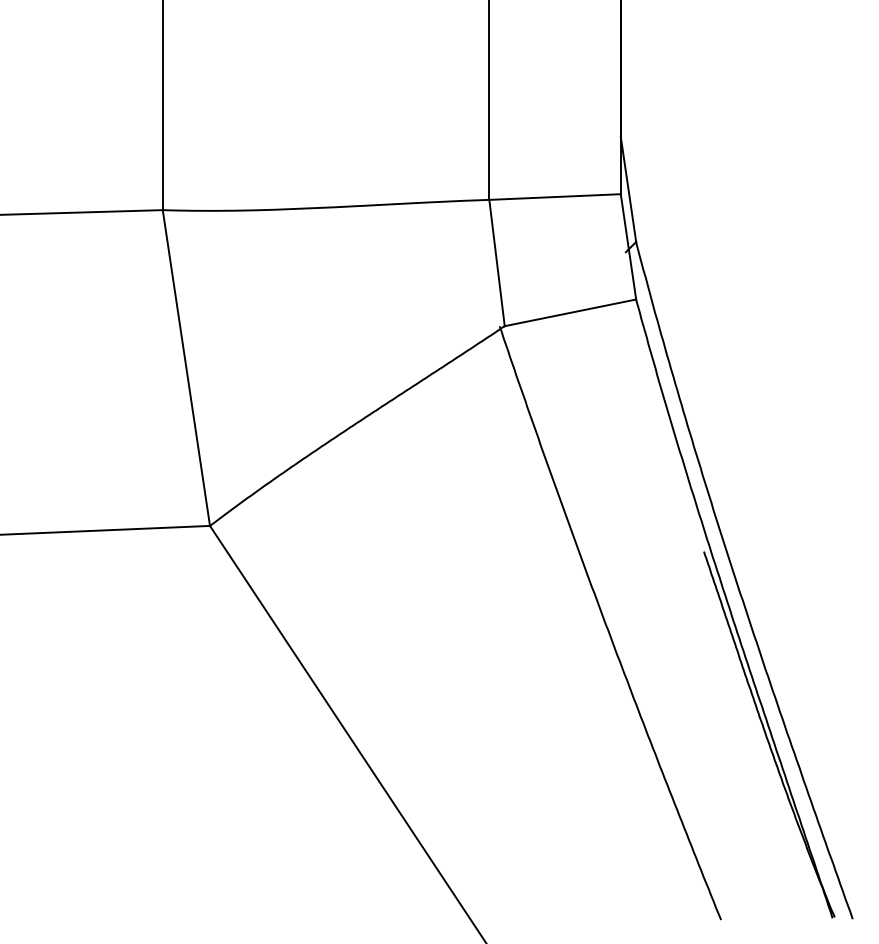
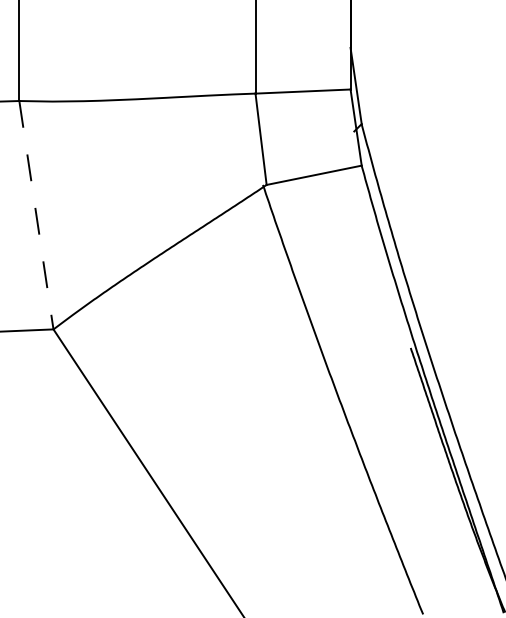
line: (186, 368) -> (36, 215), solid -> dashed

